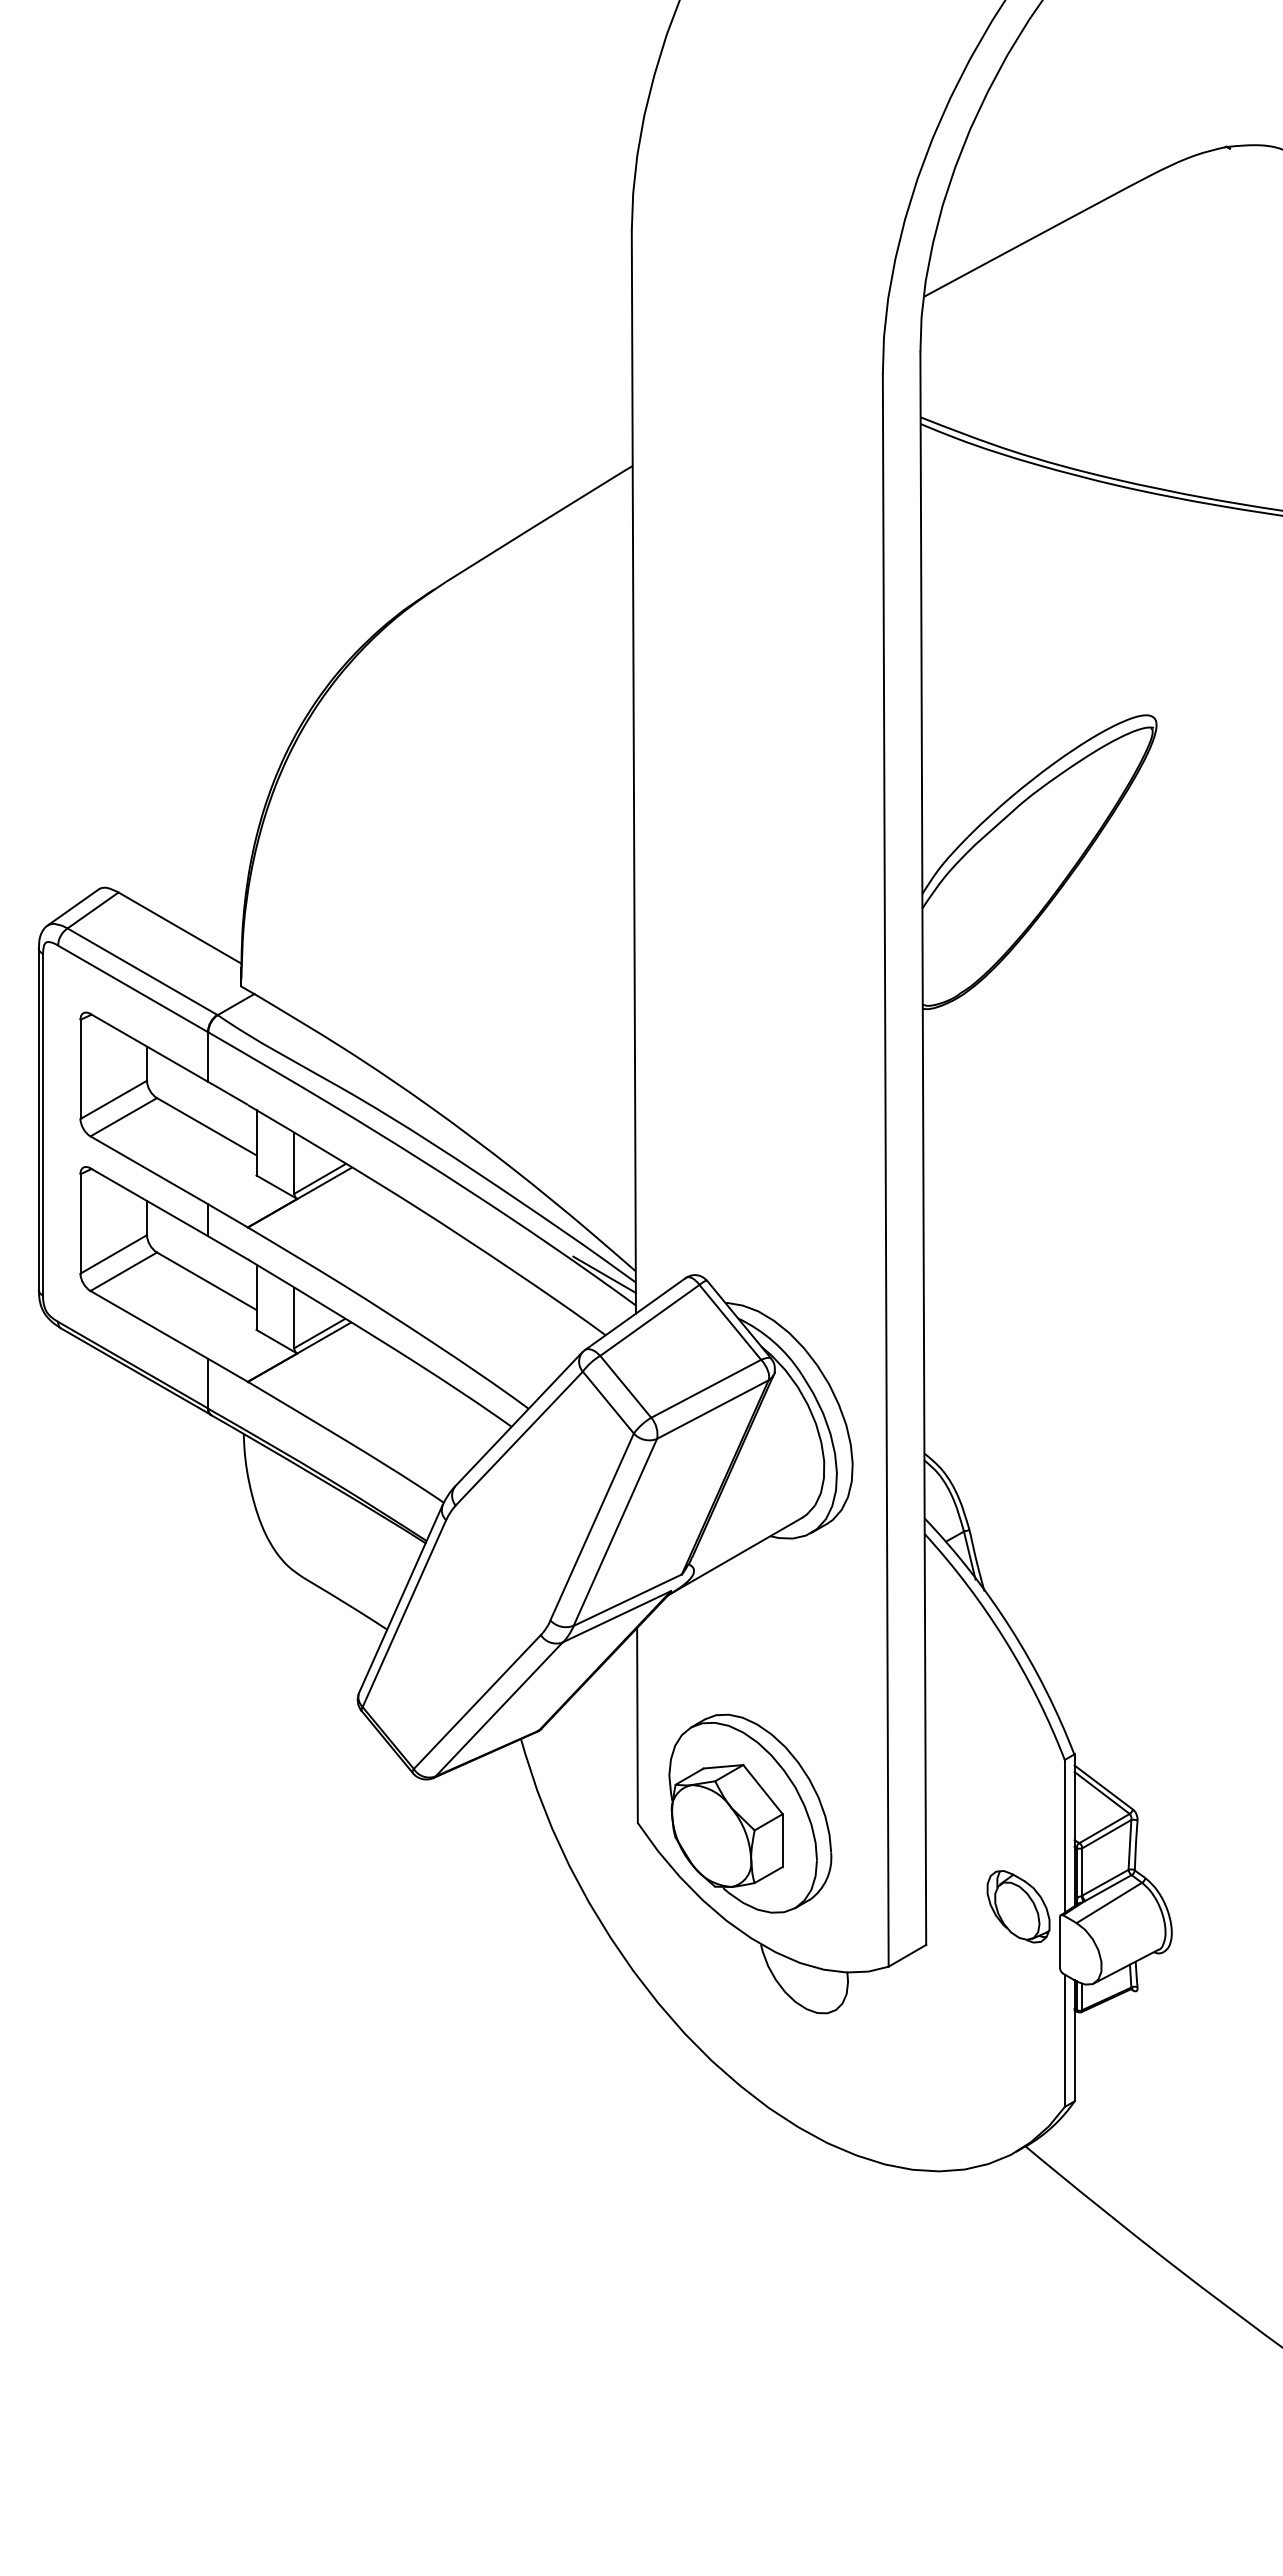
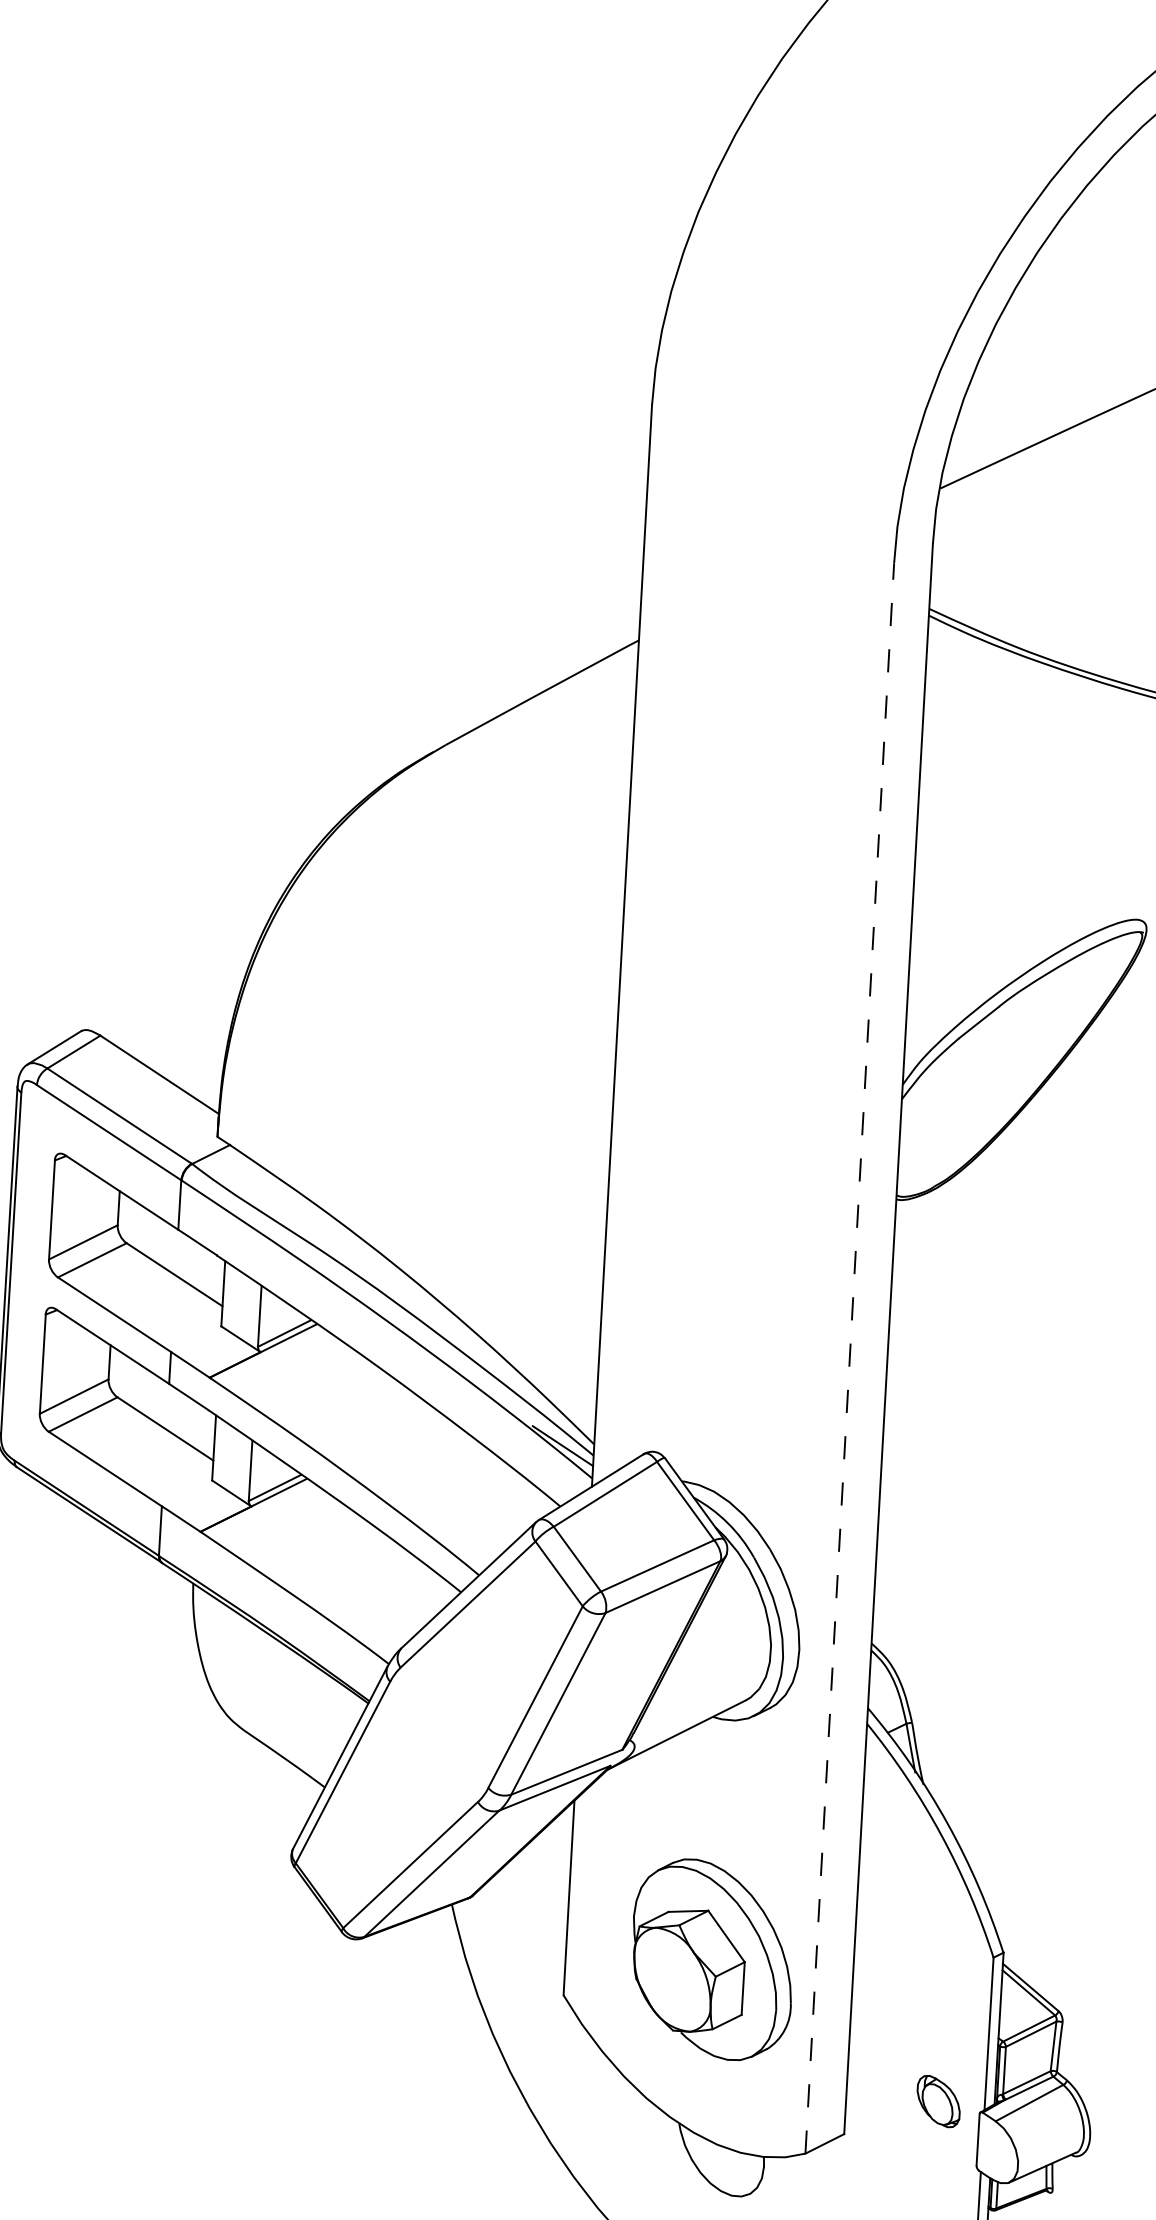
line: (885, 1169) -> (849, 1357), solid -> dashed
part: (750, 1813) -> (712, 1959), moved
part: (1018, 1906) -> (938, 2101), size x0.7

